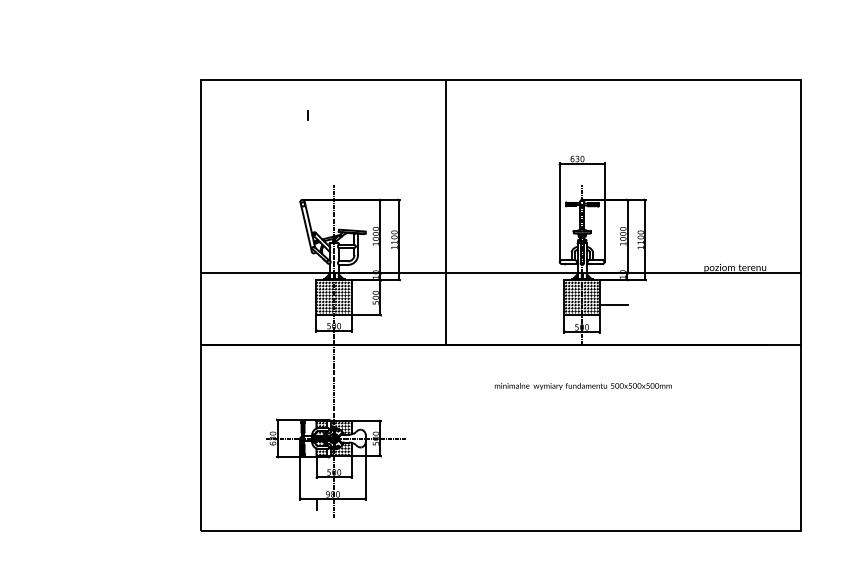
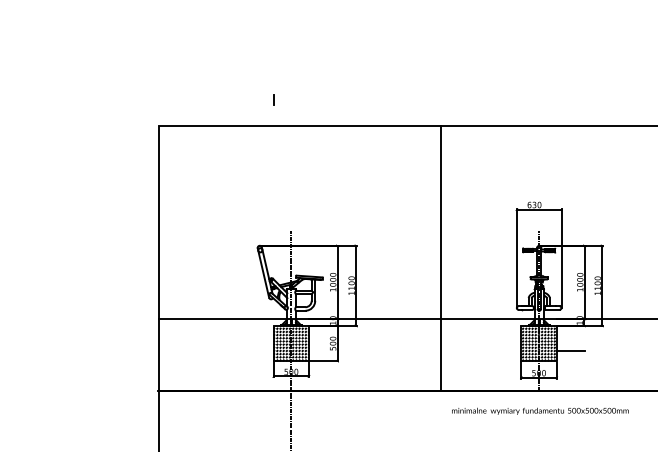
line: (307, 115) -> (273, 99), moved
line: (445, 212) -> (440, 258), moved
text: (582, 386) -> (539, 411), moved

